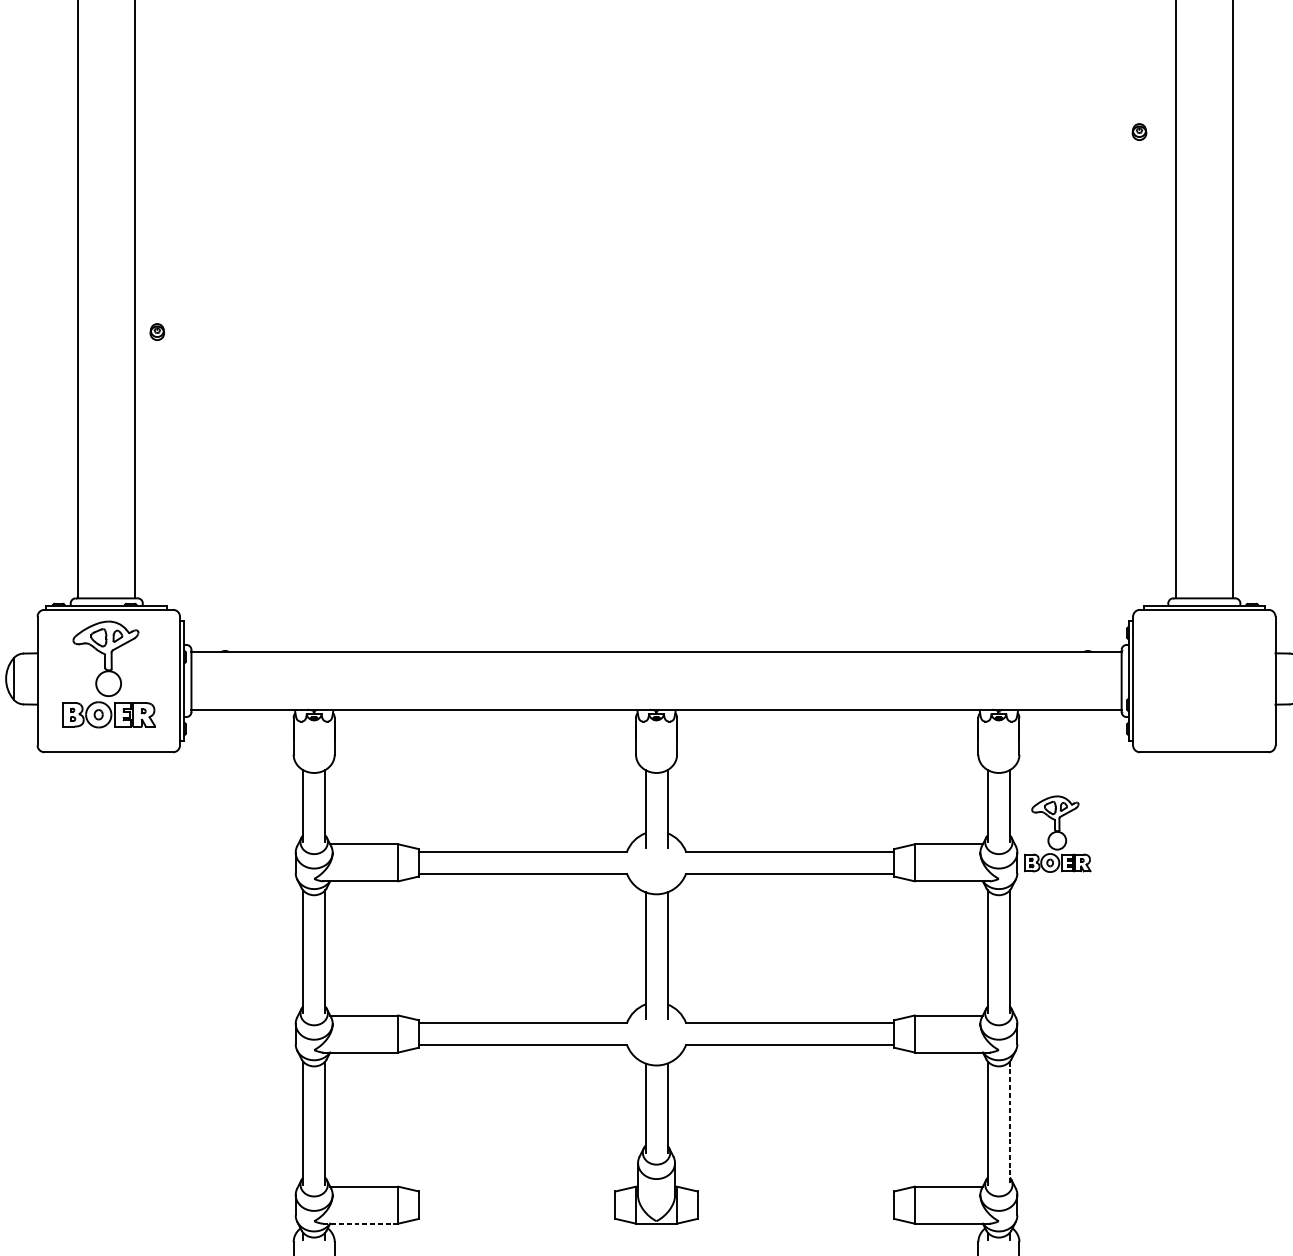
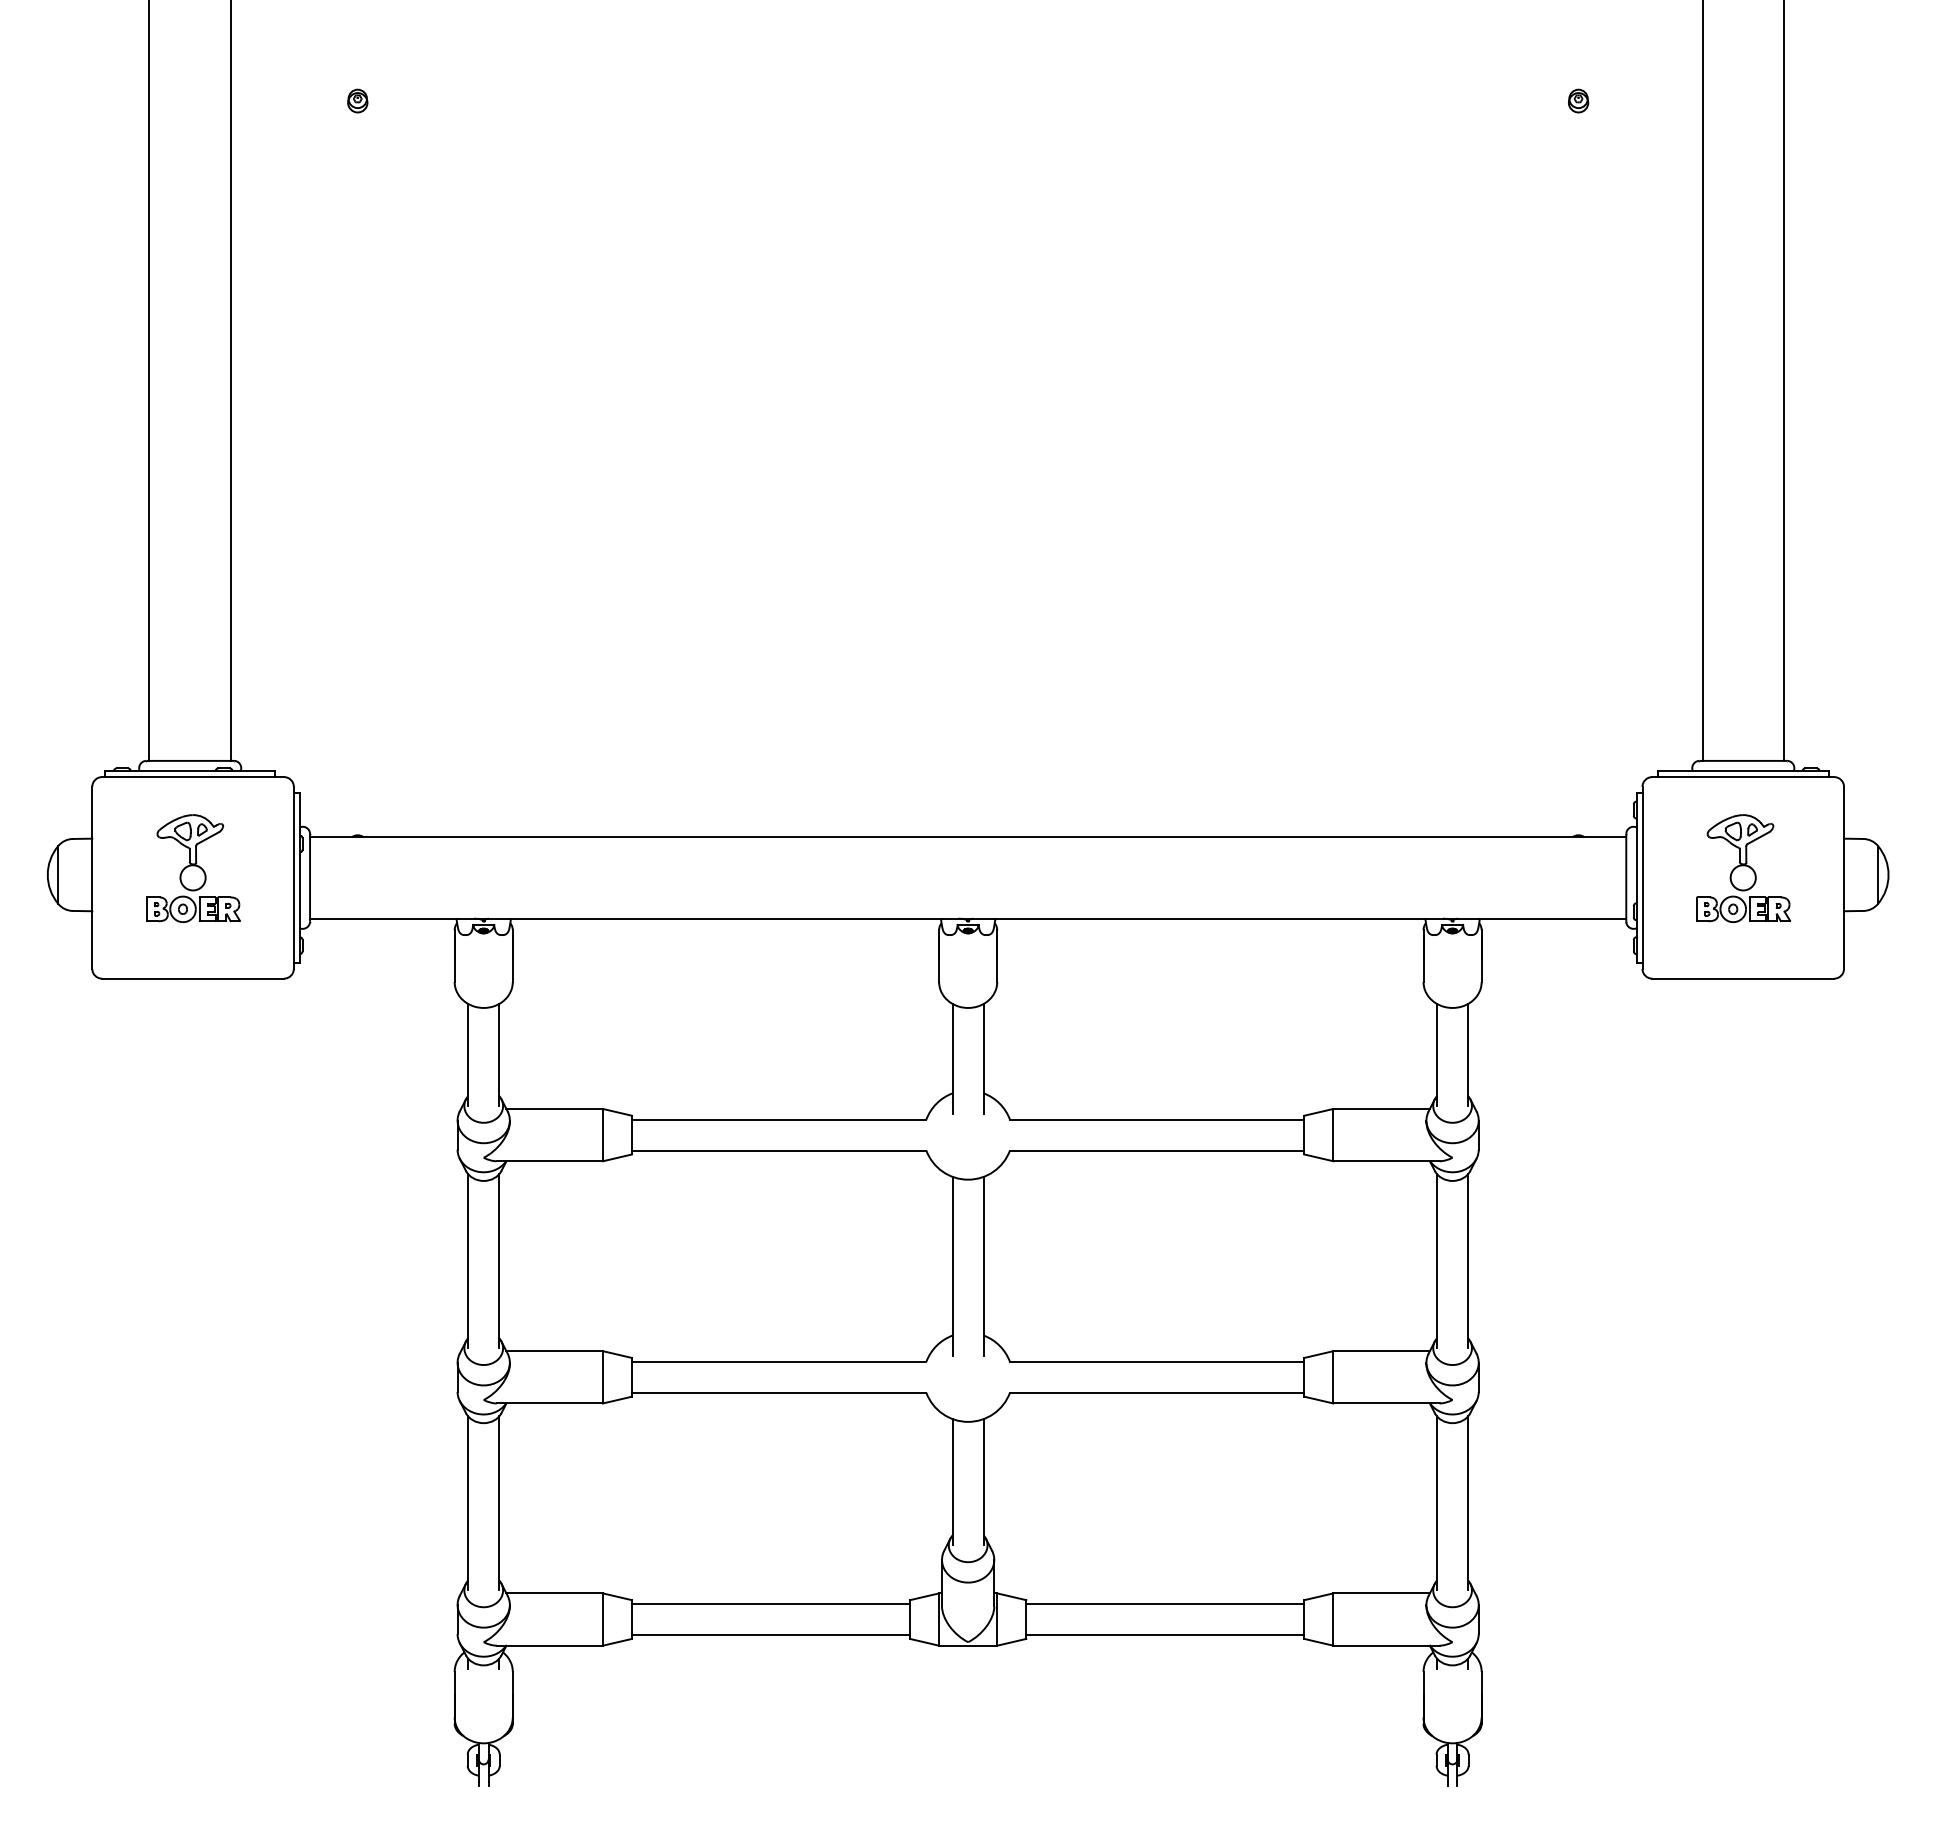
part: (1139, 131) -> (1578, 100), moved
part: (157, 331) -> (357, 100), moved
part: (109, 674) -> (193, 868), size x0.71
part: (1057, 834) -> (1743, 868), moved
line: (1010, 1123) -> (1468, 1503), dashed -> solid
line: (516, 1194) -> (770, 1604), added
line: (796, 1194) -> (1165, 1604), added
line: (516, 1216) -> (770, 1635), added
line: (796, 1216) -> (1165, 1635), added
line: (361, 1223) -> (550, 1645), dashed -> solid

